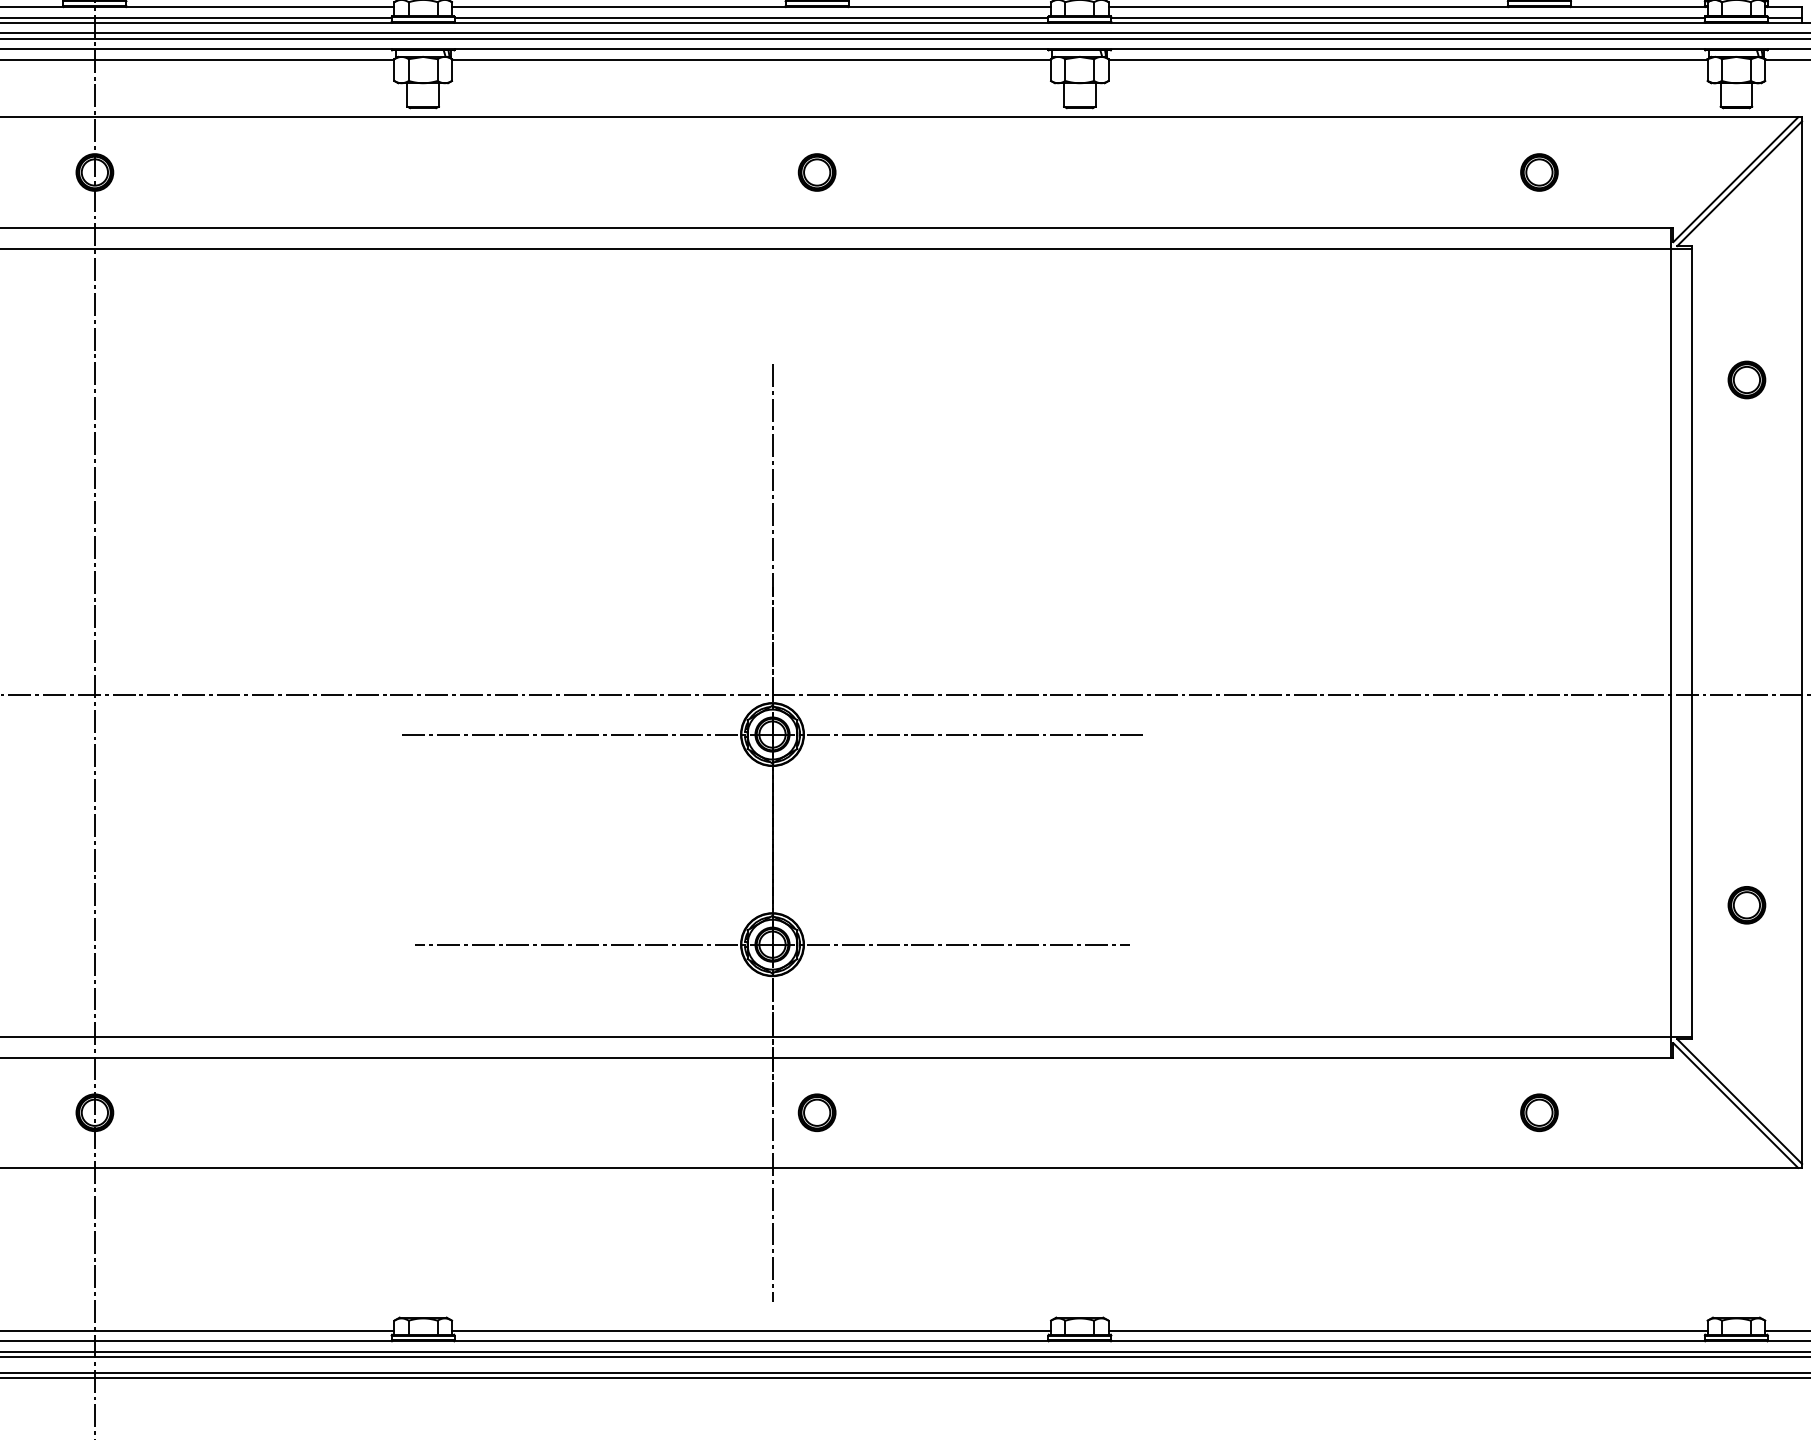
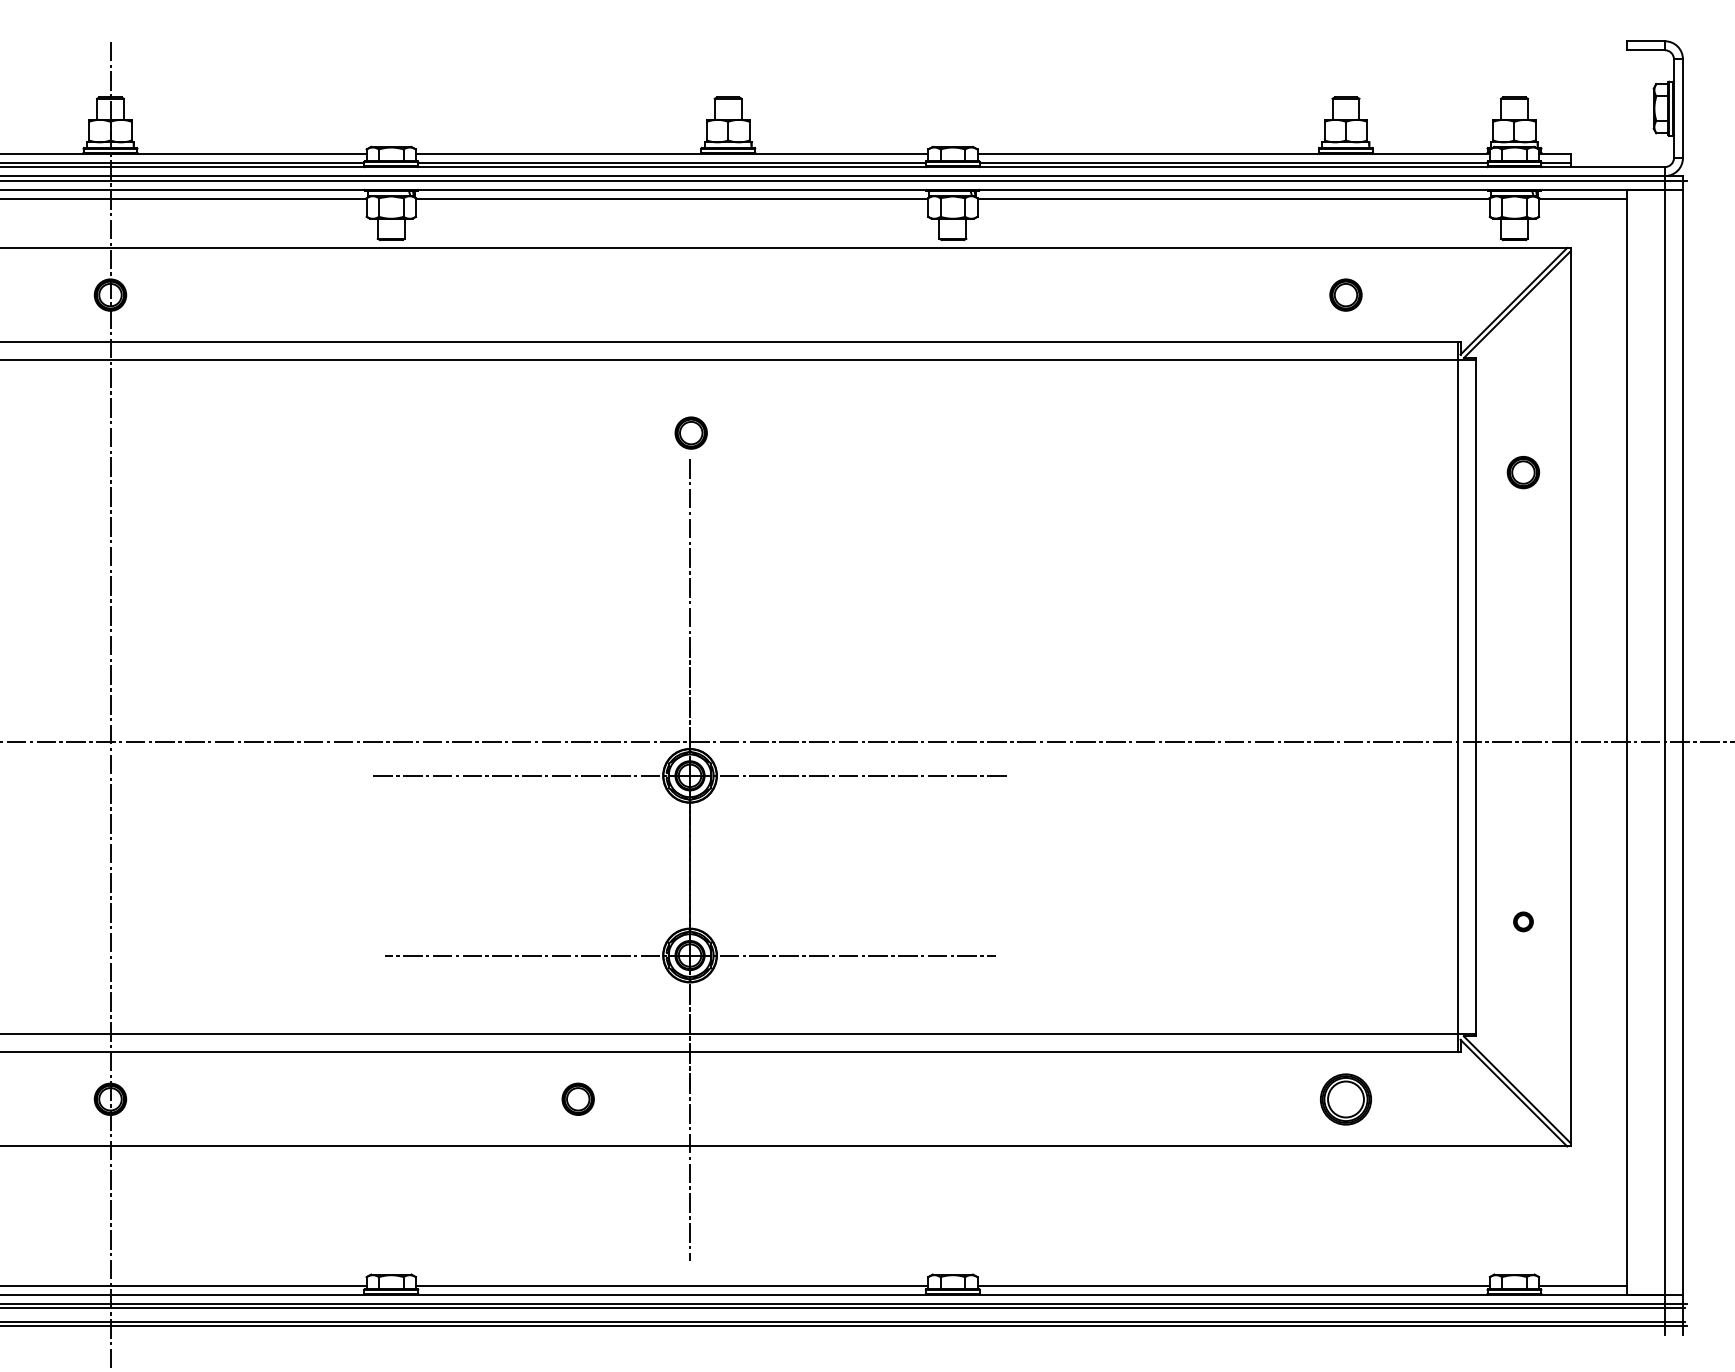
part: (816, 171) -> (690, 432), moved
part: (1746, 904) -> (1523, 921), size x0.6
part: (816, 1111) -> (577, 1098), moved
part: (1538, 1111) -> (1345, 1098), size x1.6

